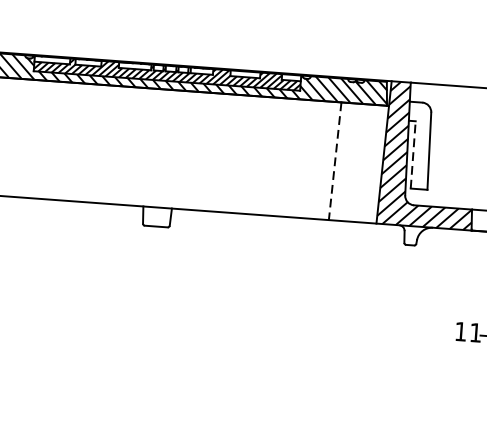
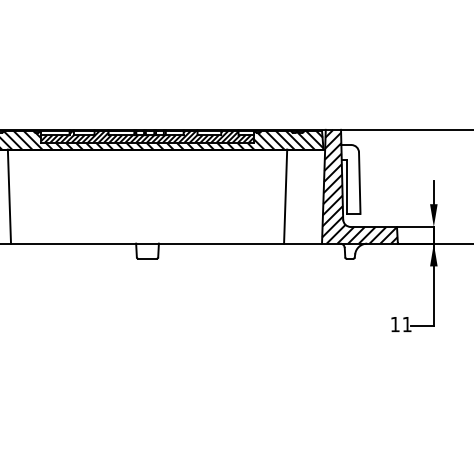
line: (413, 155) -> (347, 187), dashed -> solid
line: (334, 162) -> (285, 197), dashed -> solid

